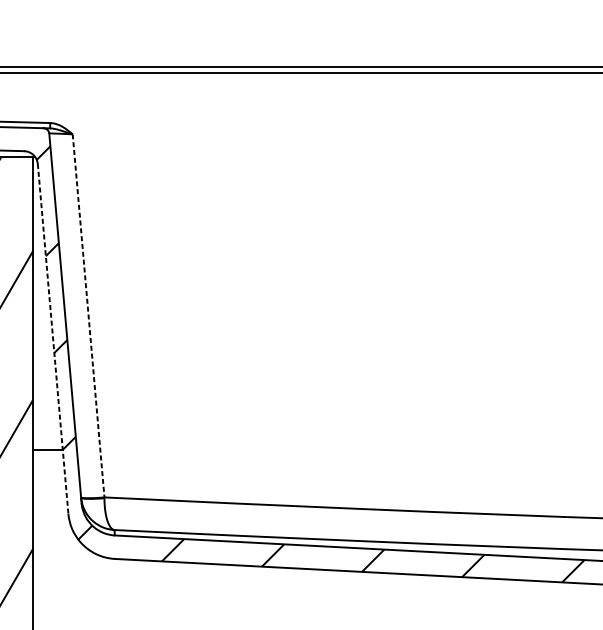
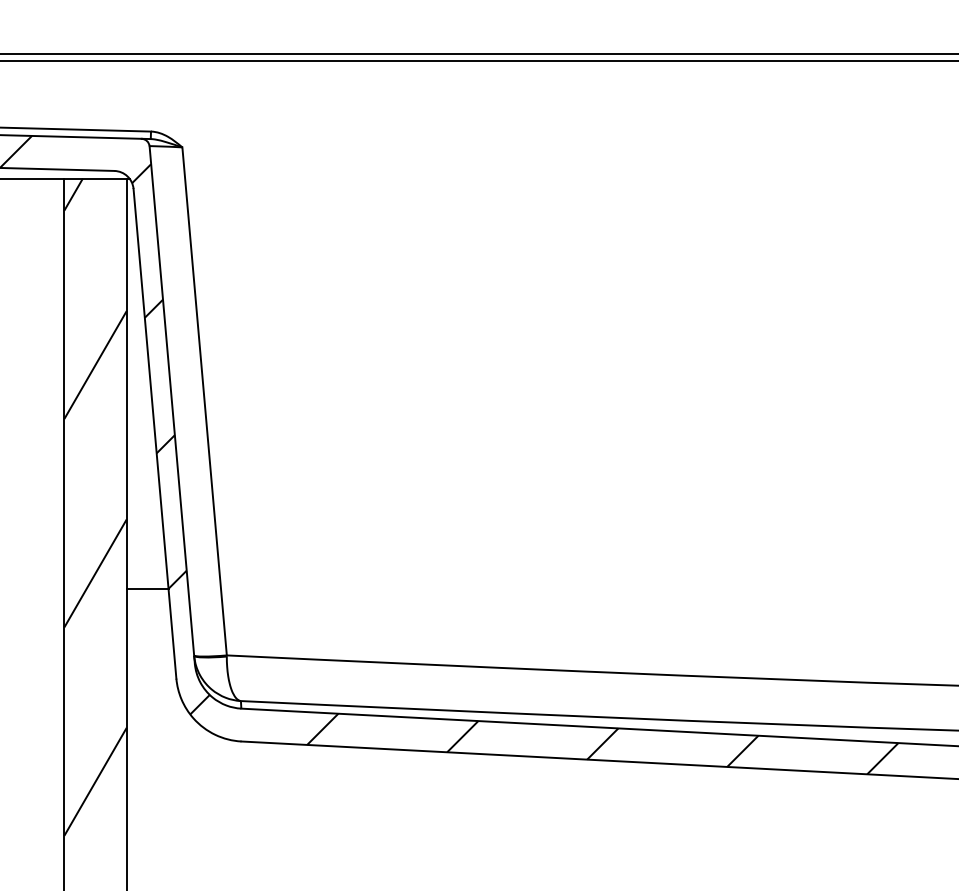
line: (88, 315) -> (204, 401), dashed -> solid
line: (52, 338) -> (154, 433), dashed -> solid

